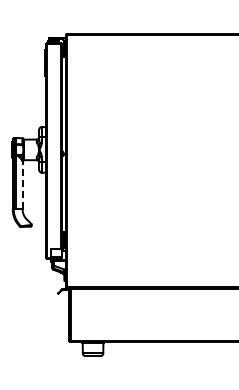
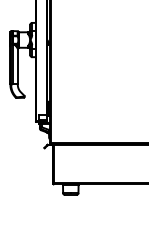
line: (22, 185) -> (17, 66), dashed -> solid

